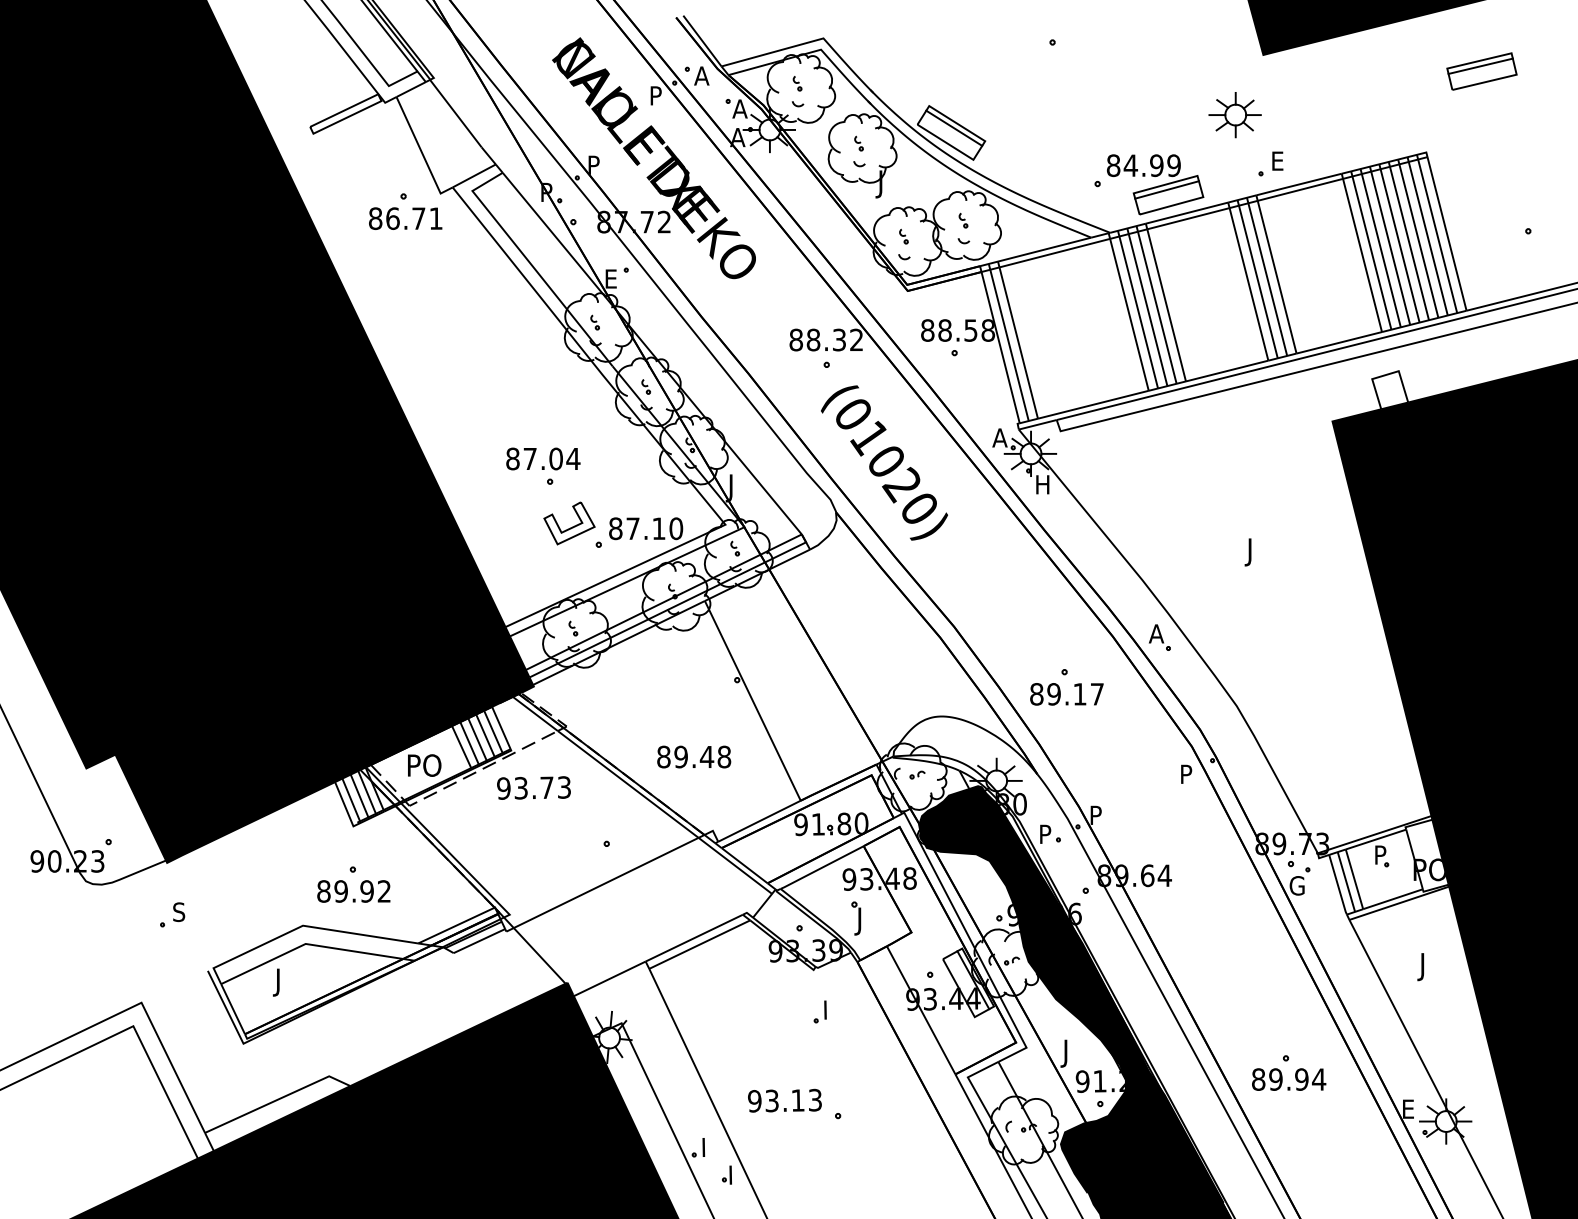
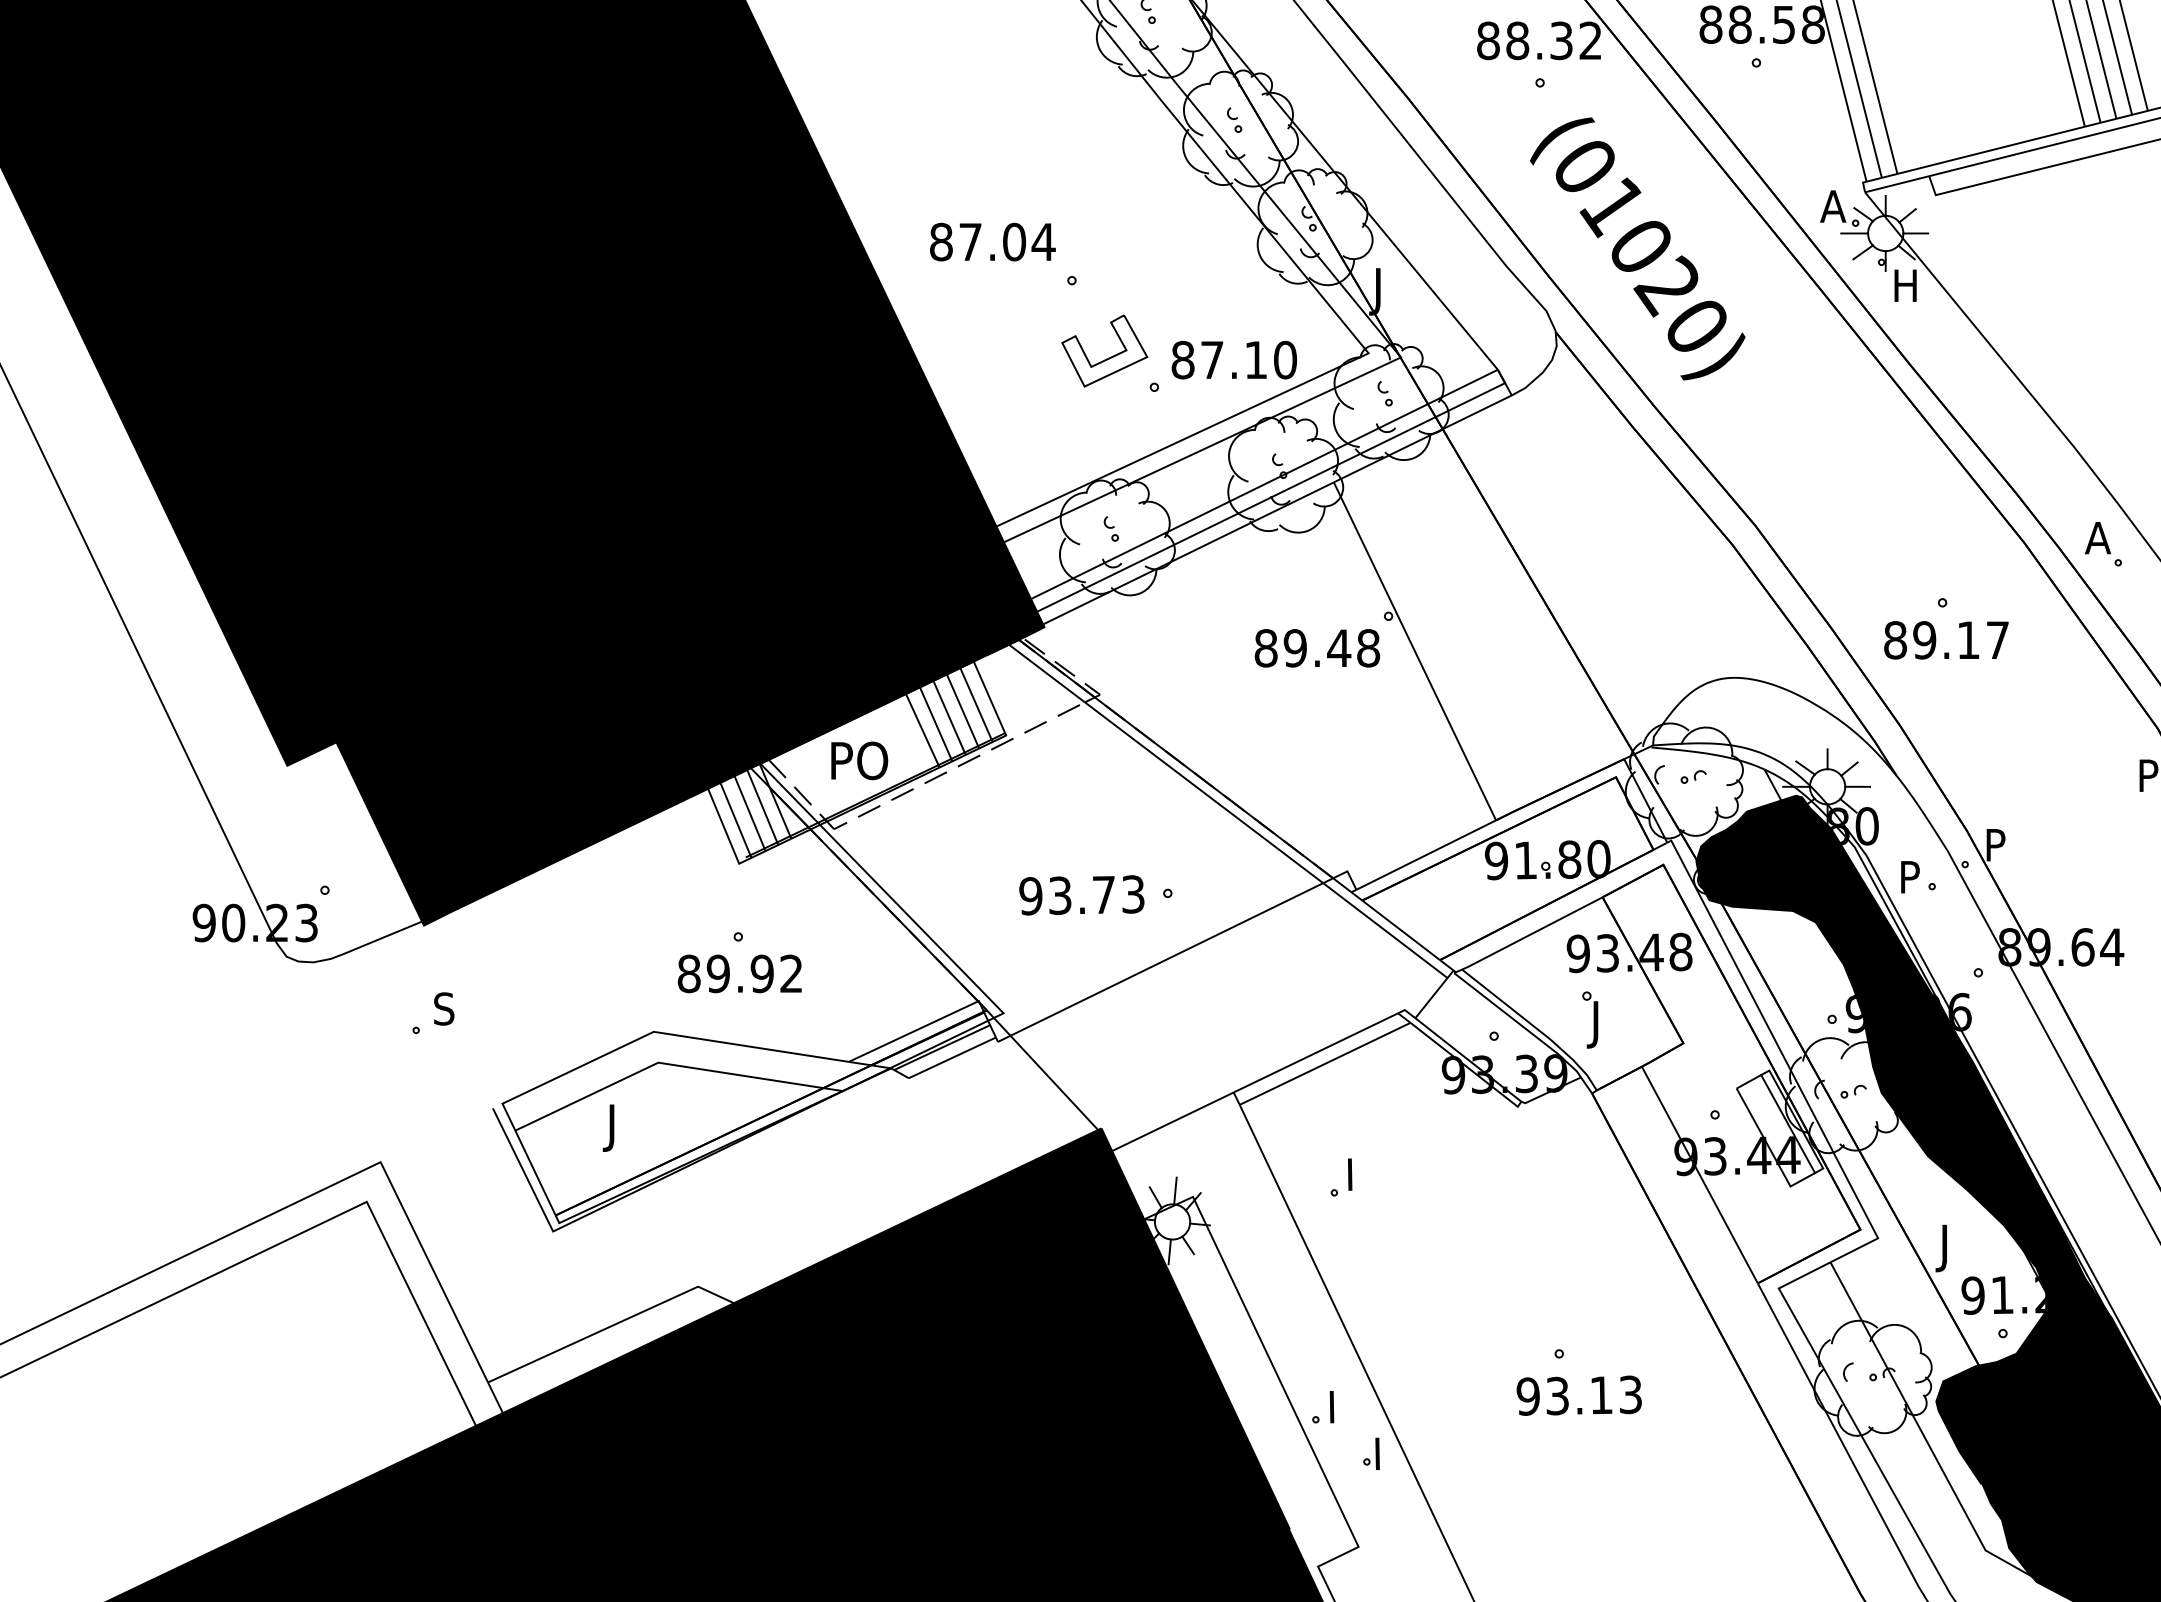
text: (543, 458) -> (993, 241), moved
text: (694, 756) -> (1317, 647), moved
text: (533, 787) -> (1081, 894), moved
part: (819, 1011) -> (1339, 1177), moved
text: (784, 1100) -> (1578, 1395), moved

